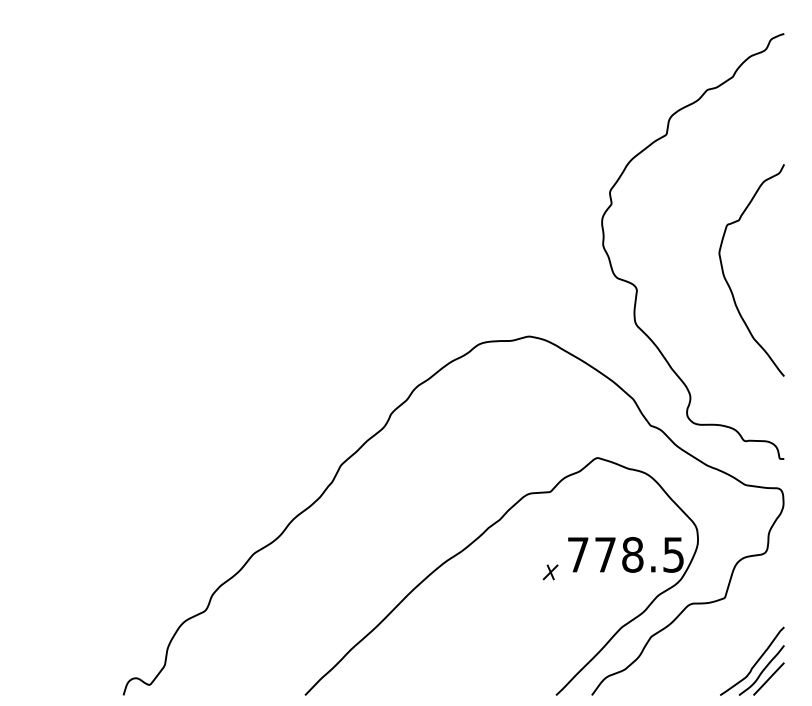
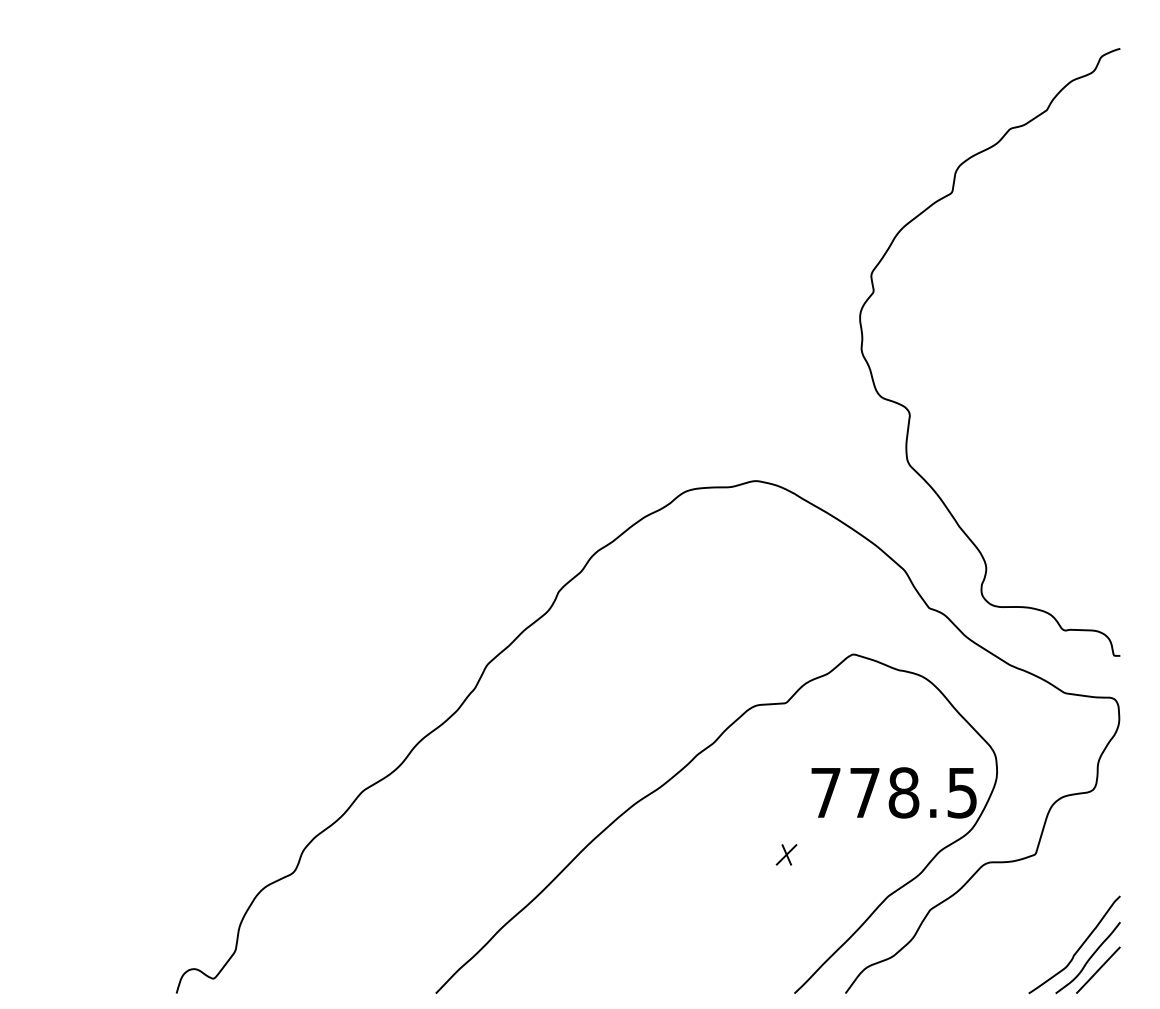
curve: (729, 284) -> (1041, 406), removed
part: (550, 572) -> (786, 854), moved

